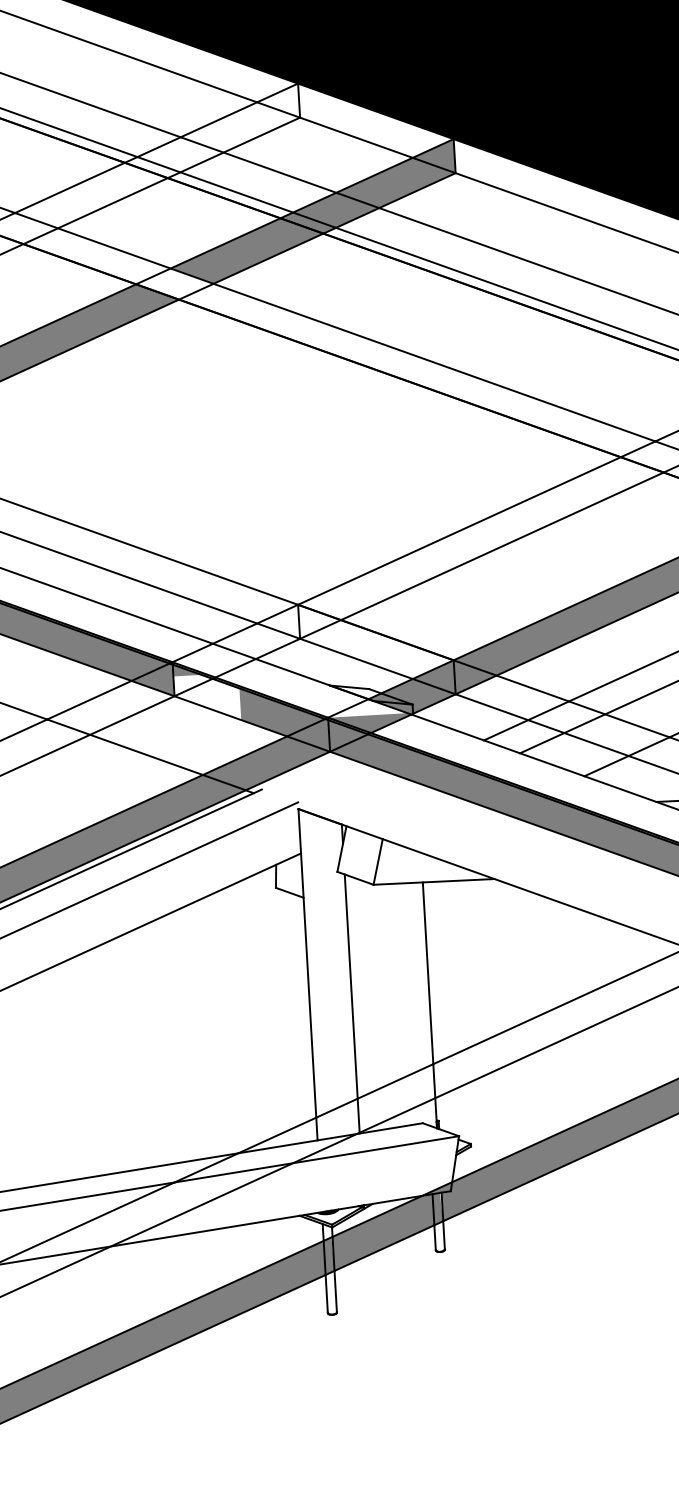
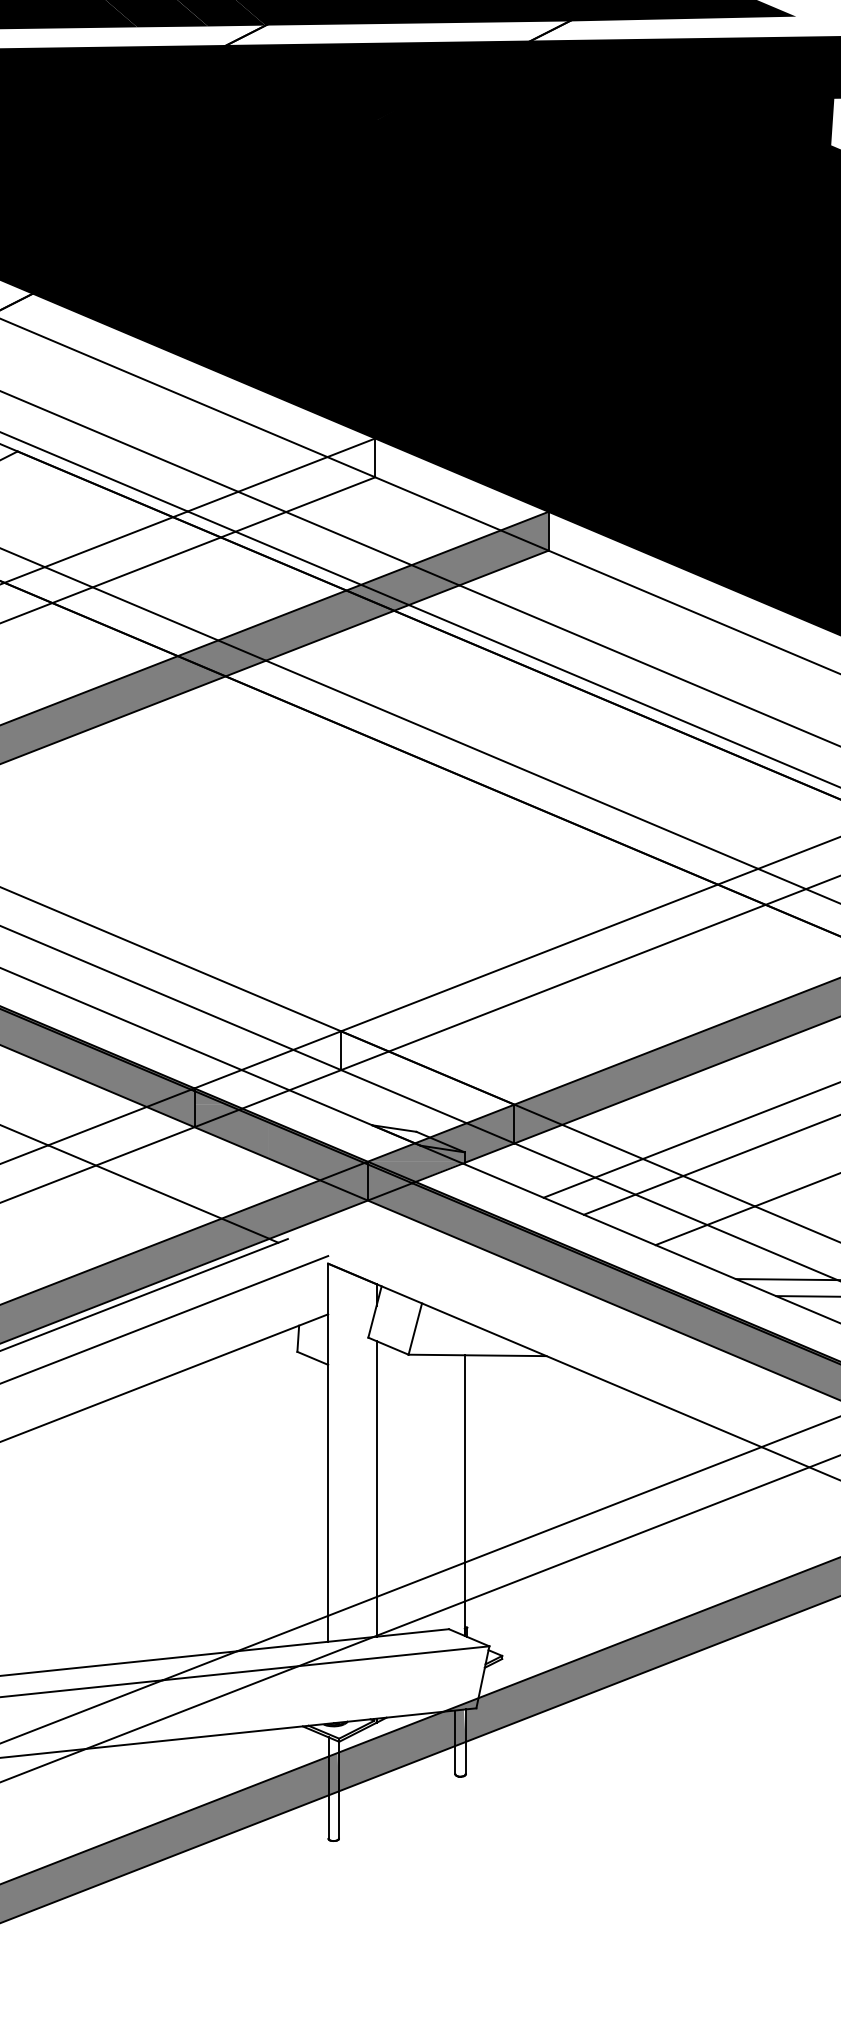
fill: (174, 284) -> (221, 658), added
fill: (207, 698) -> (231, 1131), added
fill: (366, 707) -> (412, 1152), added

